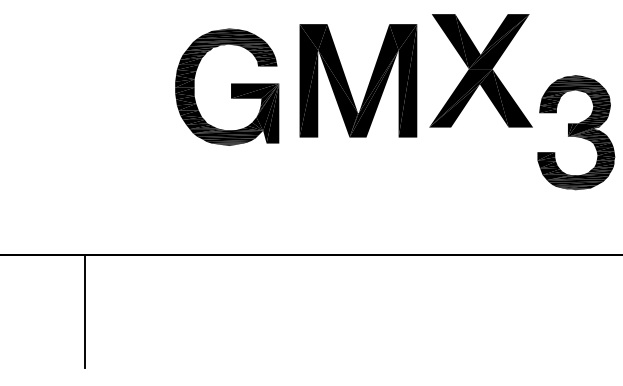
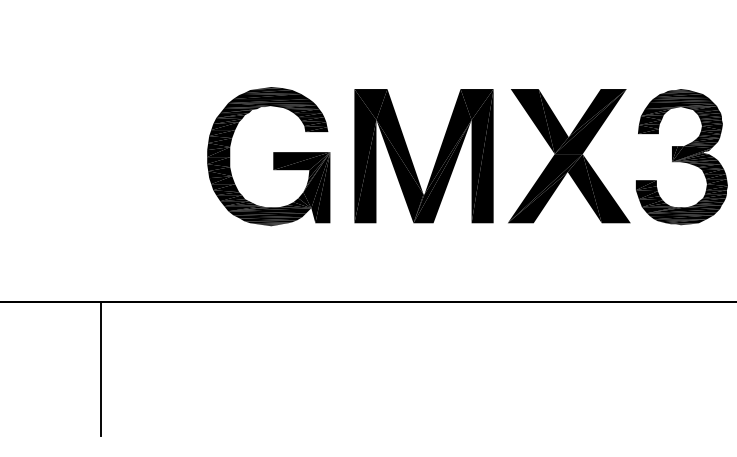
part: (480, 70) -> (568, 155), moved
part: (348, 84) -> (412, 160), moved
part: (227, 86) -> (269, 155), moved

